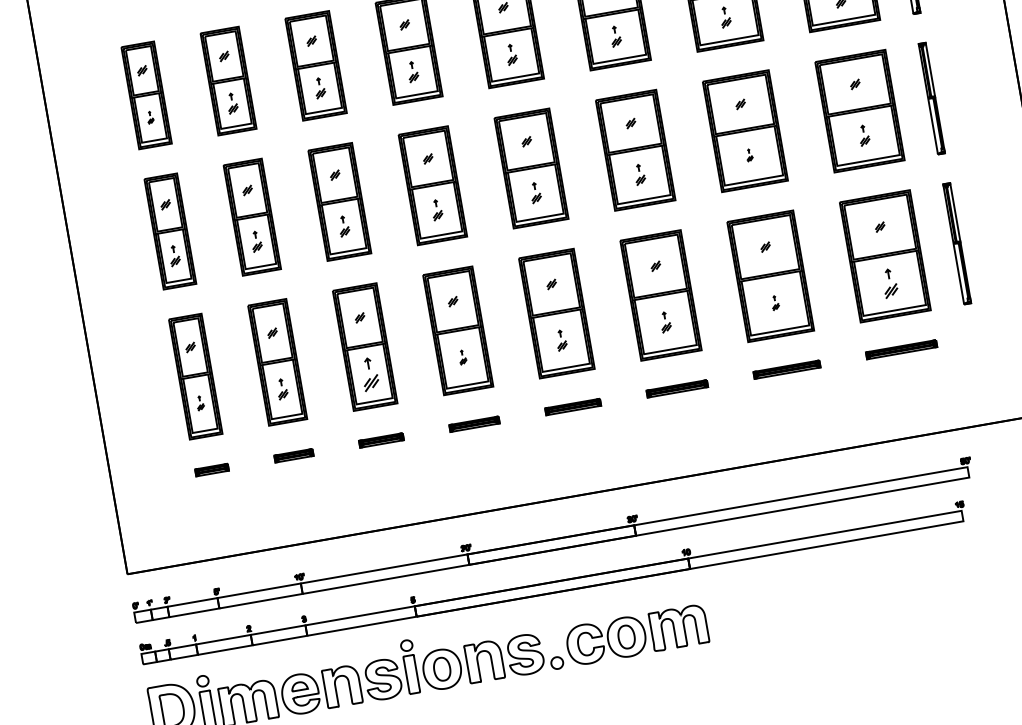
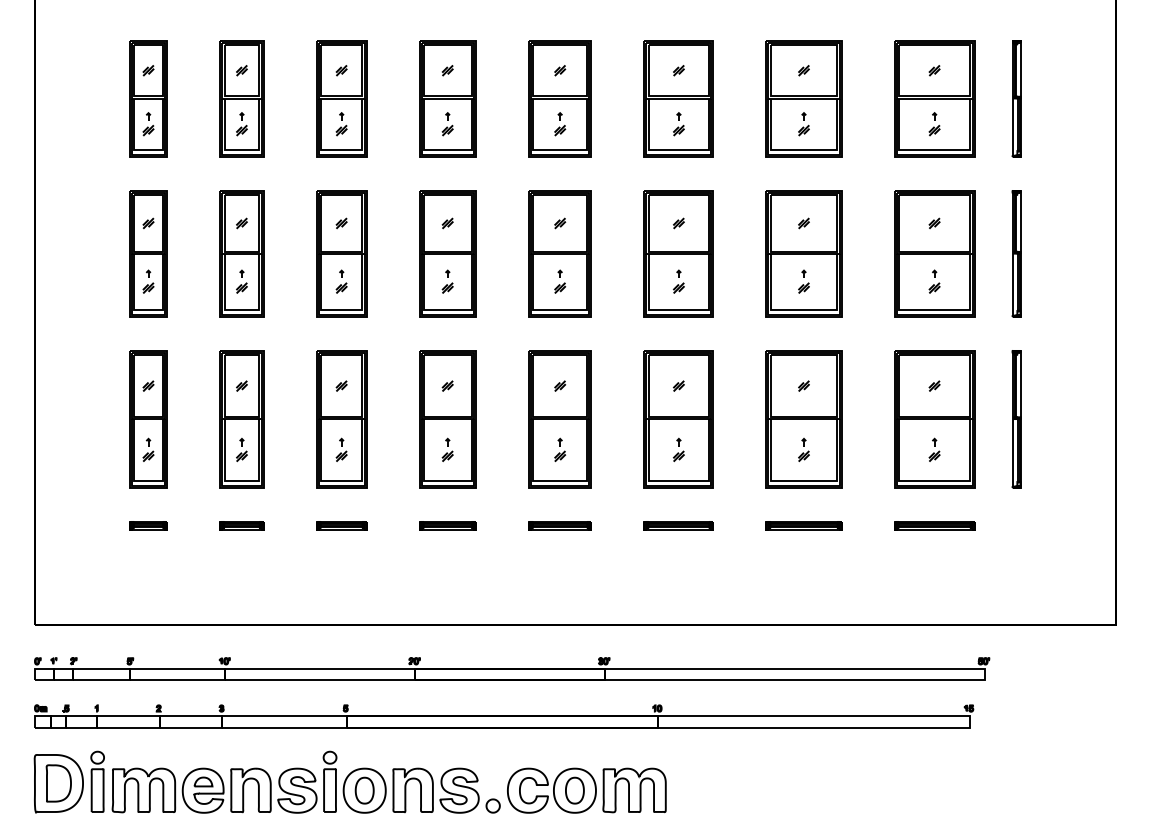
part: (150, 117) -> (148, 124), size x1.67
part: (749, 155) -> (803, 281), size x1.67
part: (889, 282) -> (934, 449), size x0.71
part: (774, 302) -> (803, 449), size x1.43
part: (462, 357) -> (447, 449), size x1.43
part: (369, 373) -> (341, 449), size x0.62
part: (200, 403) -> (148, 449), size x1.43

